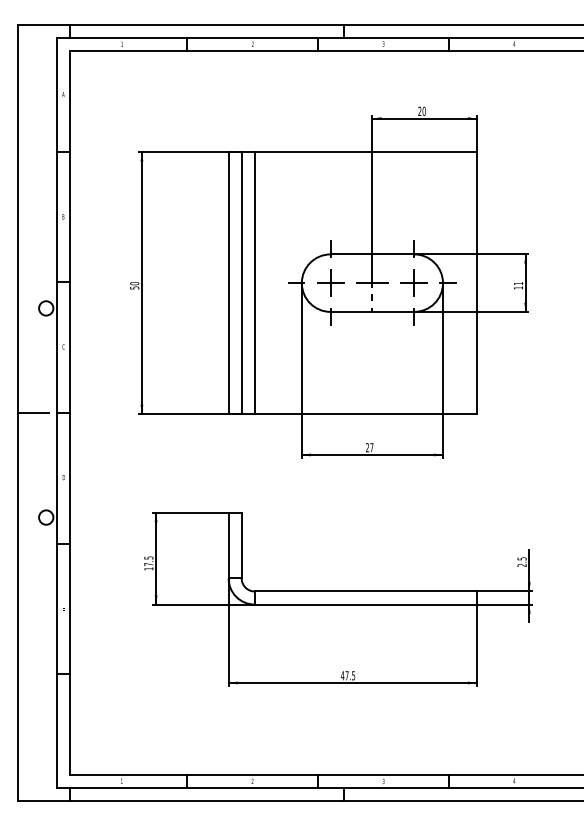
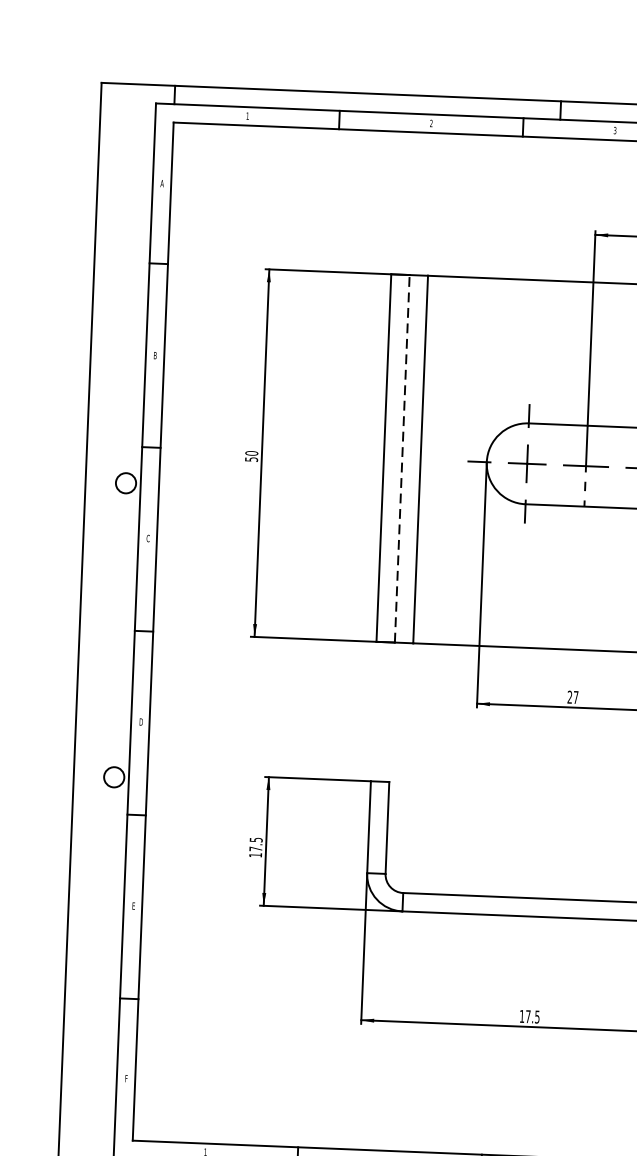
line: (241, 283) -> (401, 459), solid -> dashed
line: (32, 413) -> (100, 630), removed
text: (342, 675) -> (521, 1016), 47.5 -> 17.5

